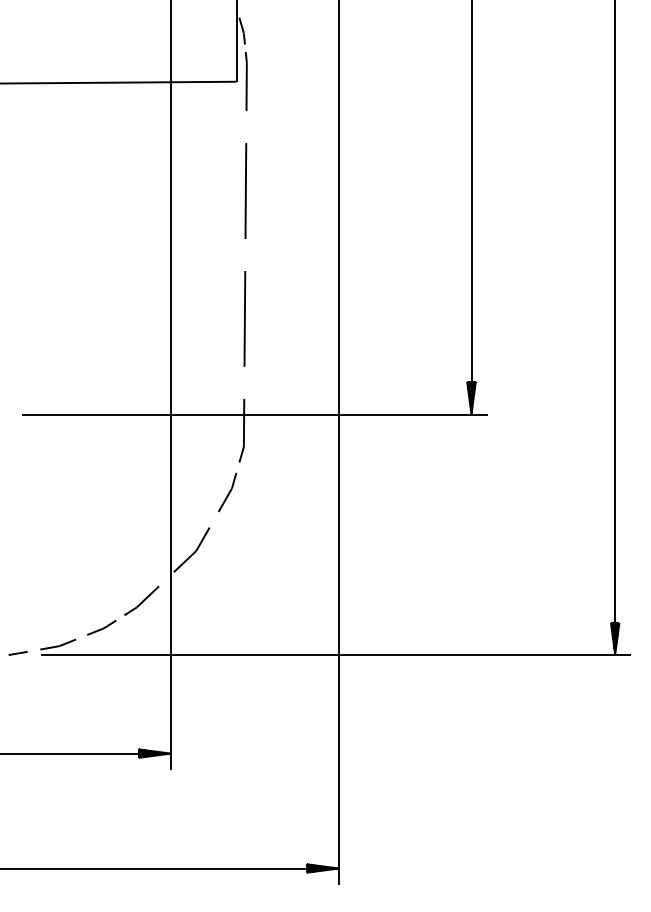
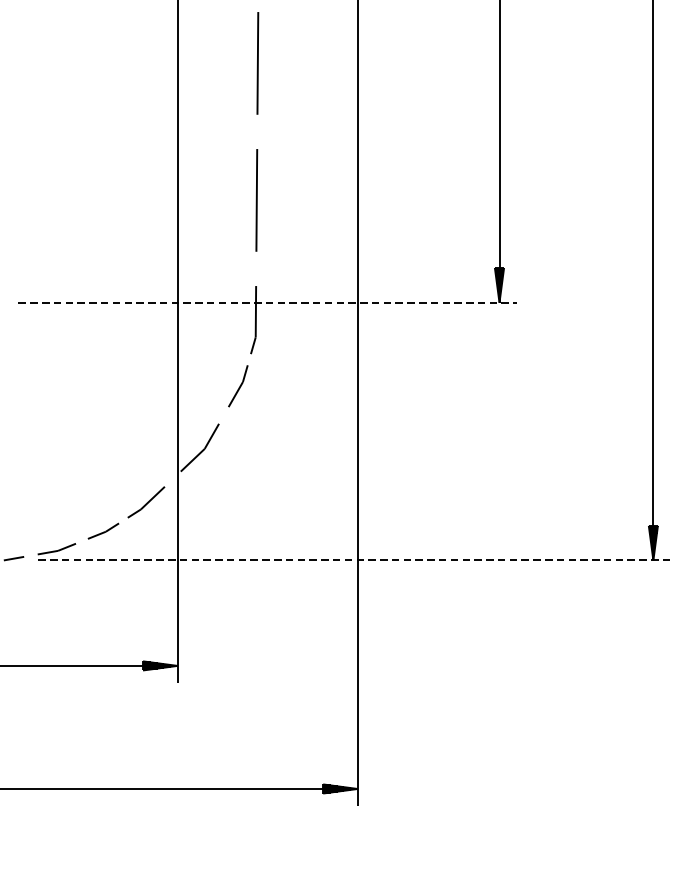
line: (254, 414) -> (267, 302), solid -> dashed
line: (336, 655) -> (354, 560), solid -> dashed

